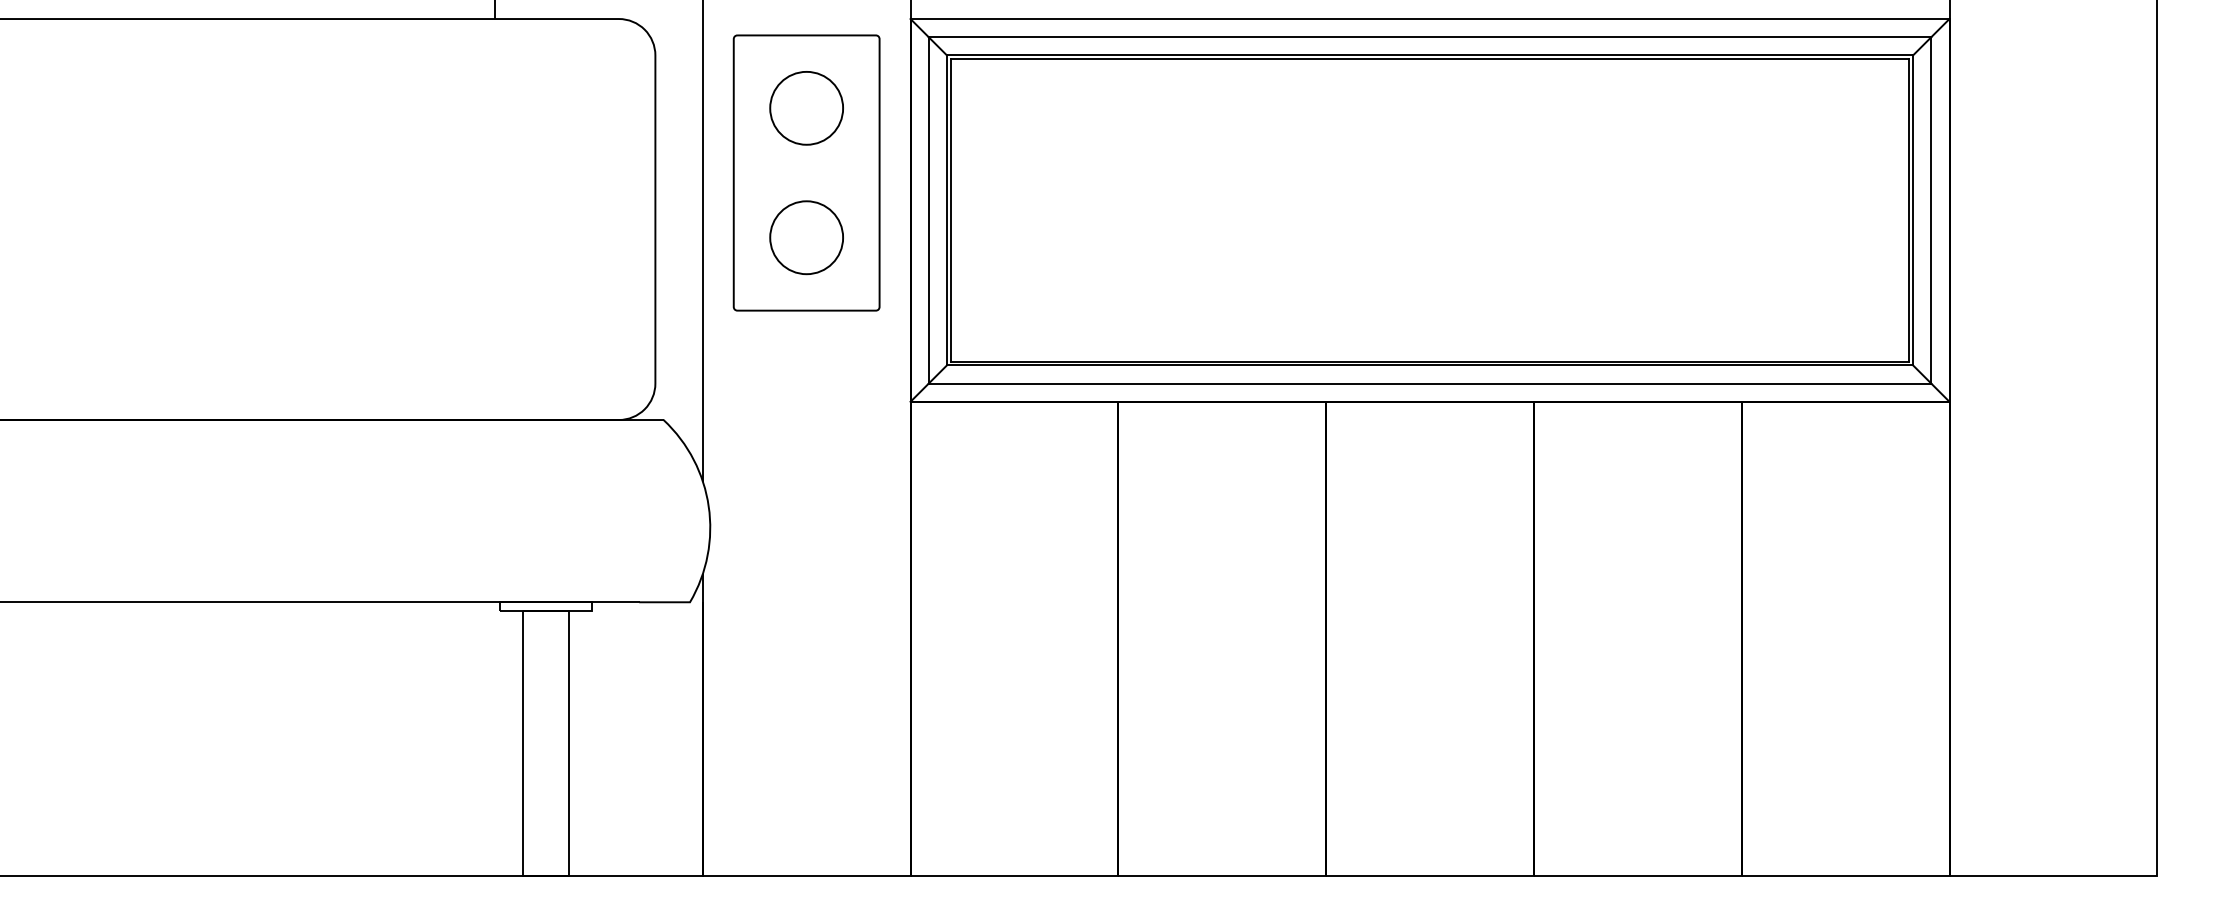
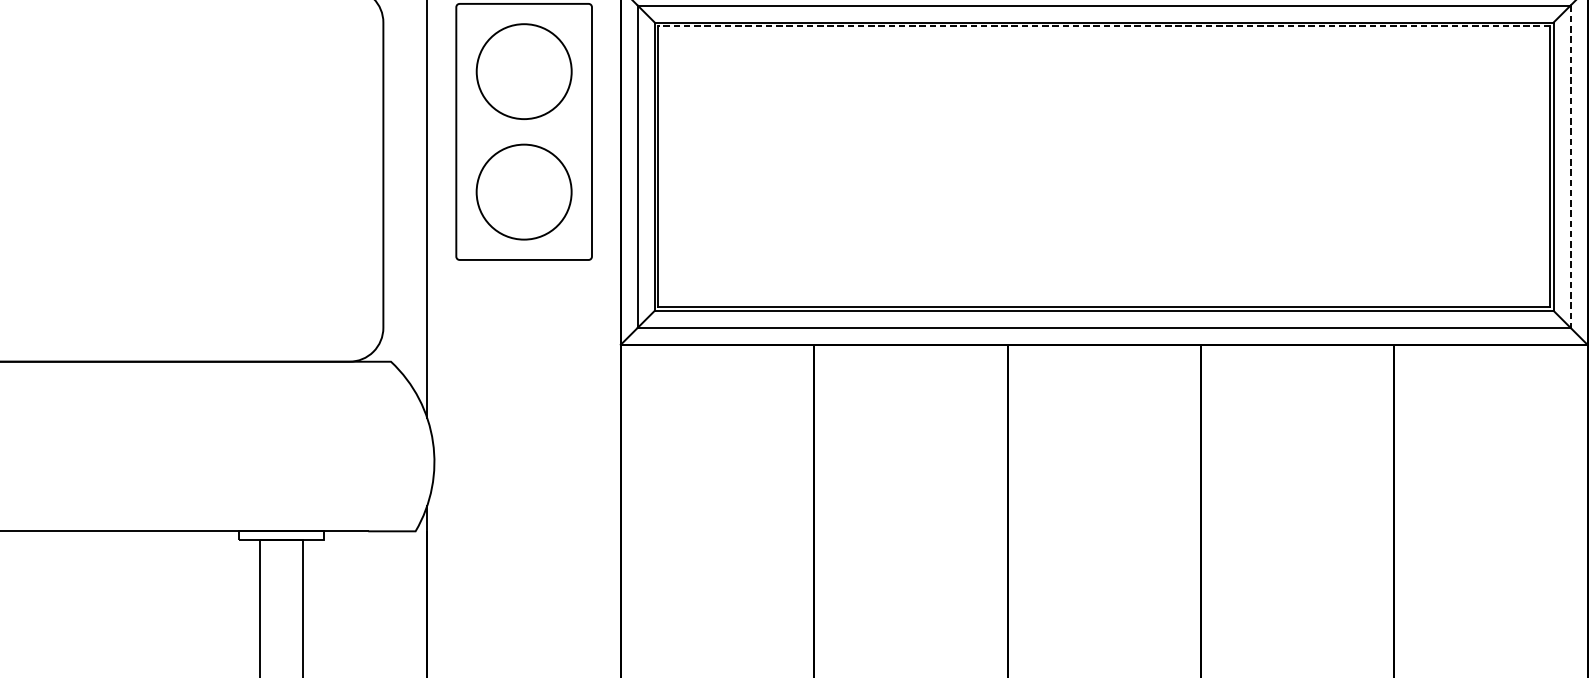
line: (1429, 59) -> (1103, 26), solid -> dashed
circle: (806, 108) -> (523, 71), size x1.4
line: (1931, 210) -> (1570, 166), solid -> dashed
circle: (806, 237) -> (523, 191), size x1.4

